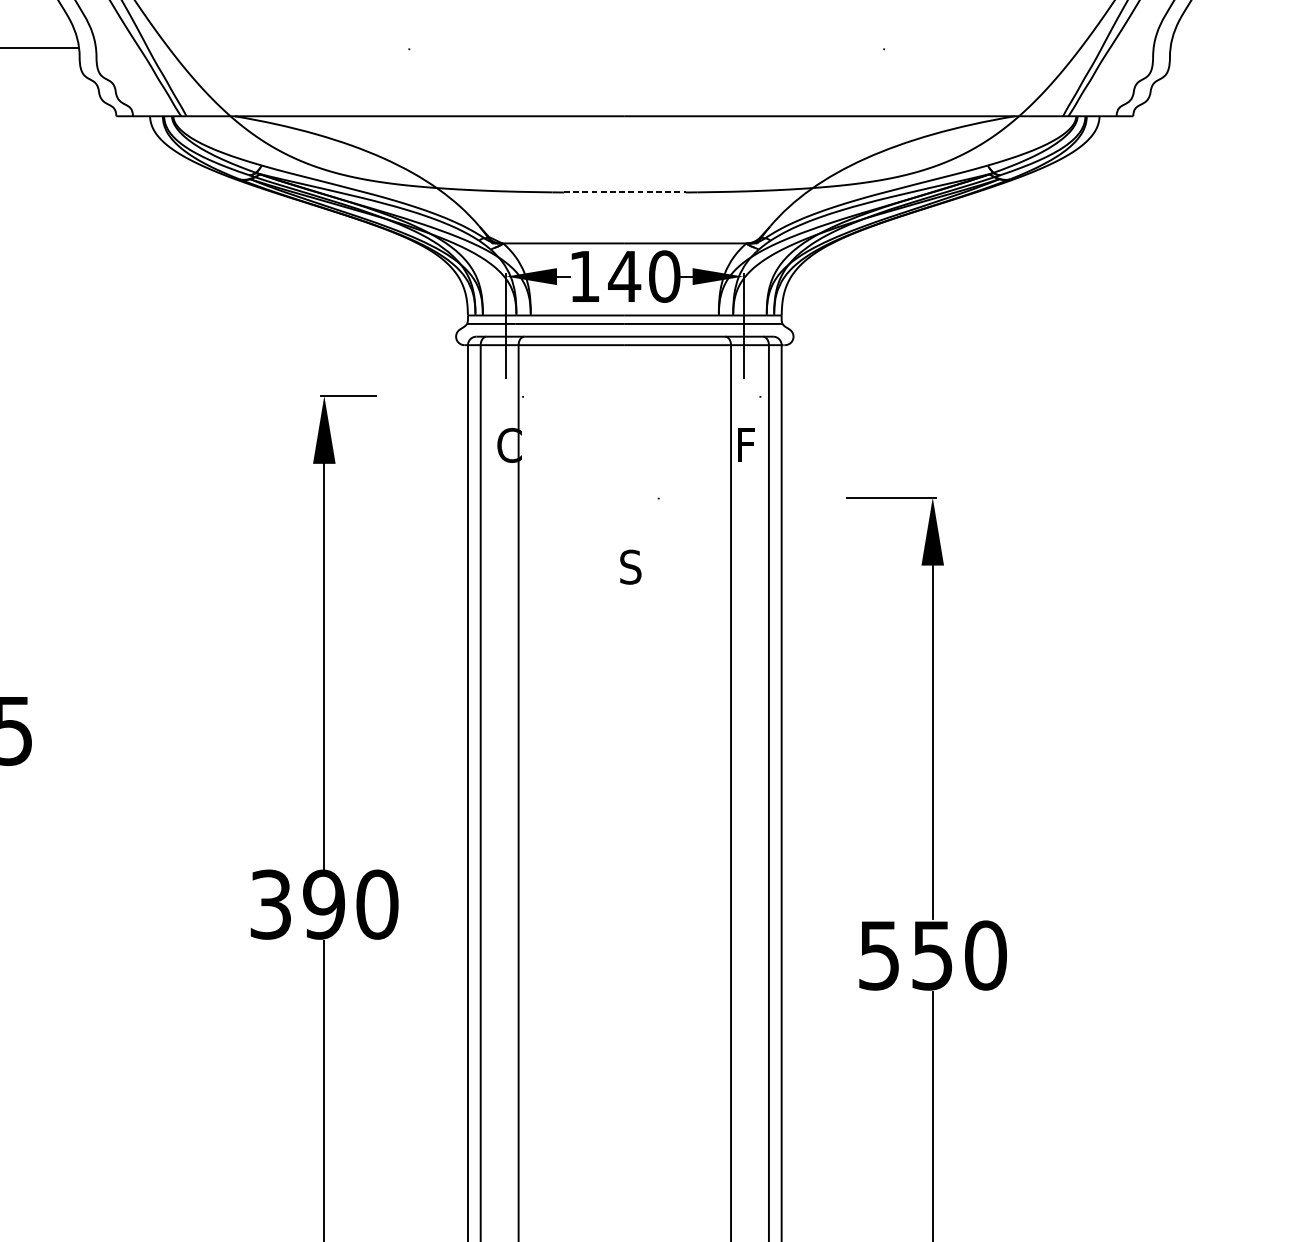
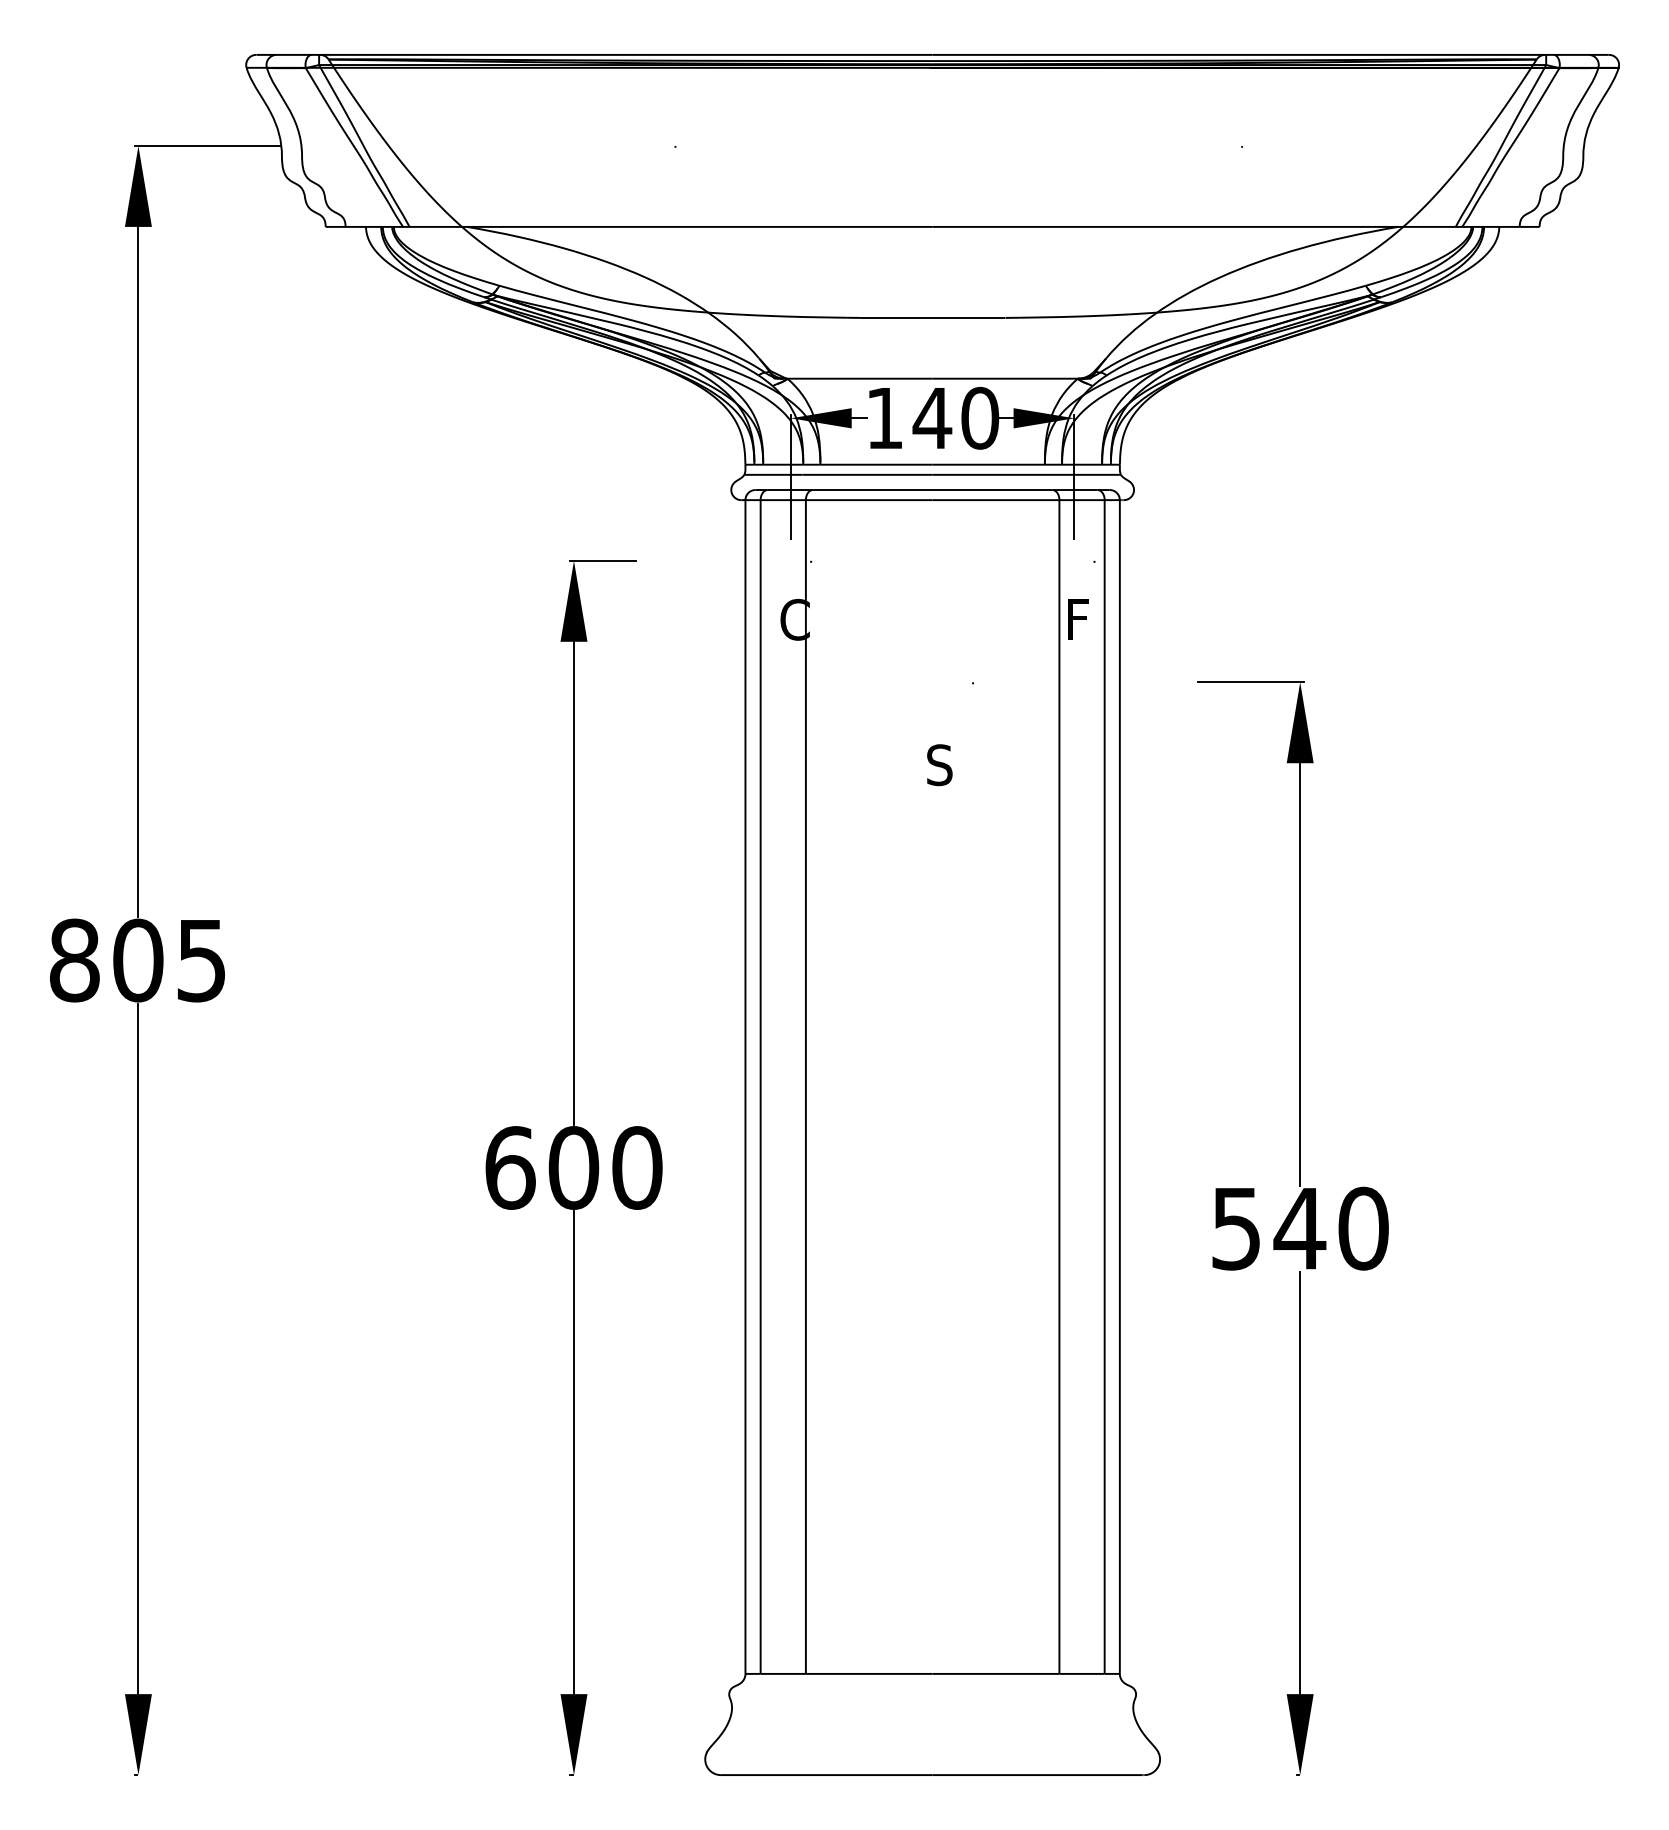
line: (624, 192) -> (932, 317), dashed -> solid
text: (297, 904) -> (542, 1167), 390 -> 600
text: (932, 956) -> (1299, 1229), 550 -> 540

